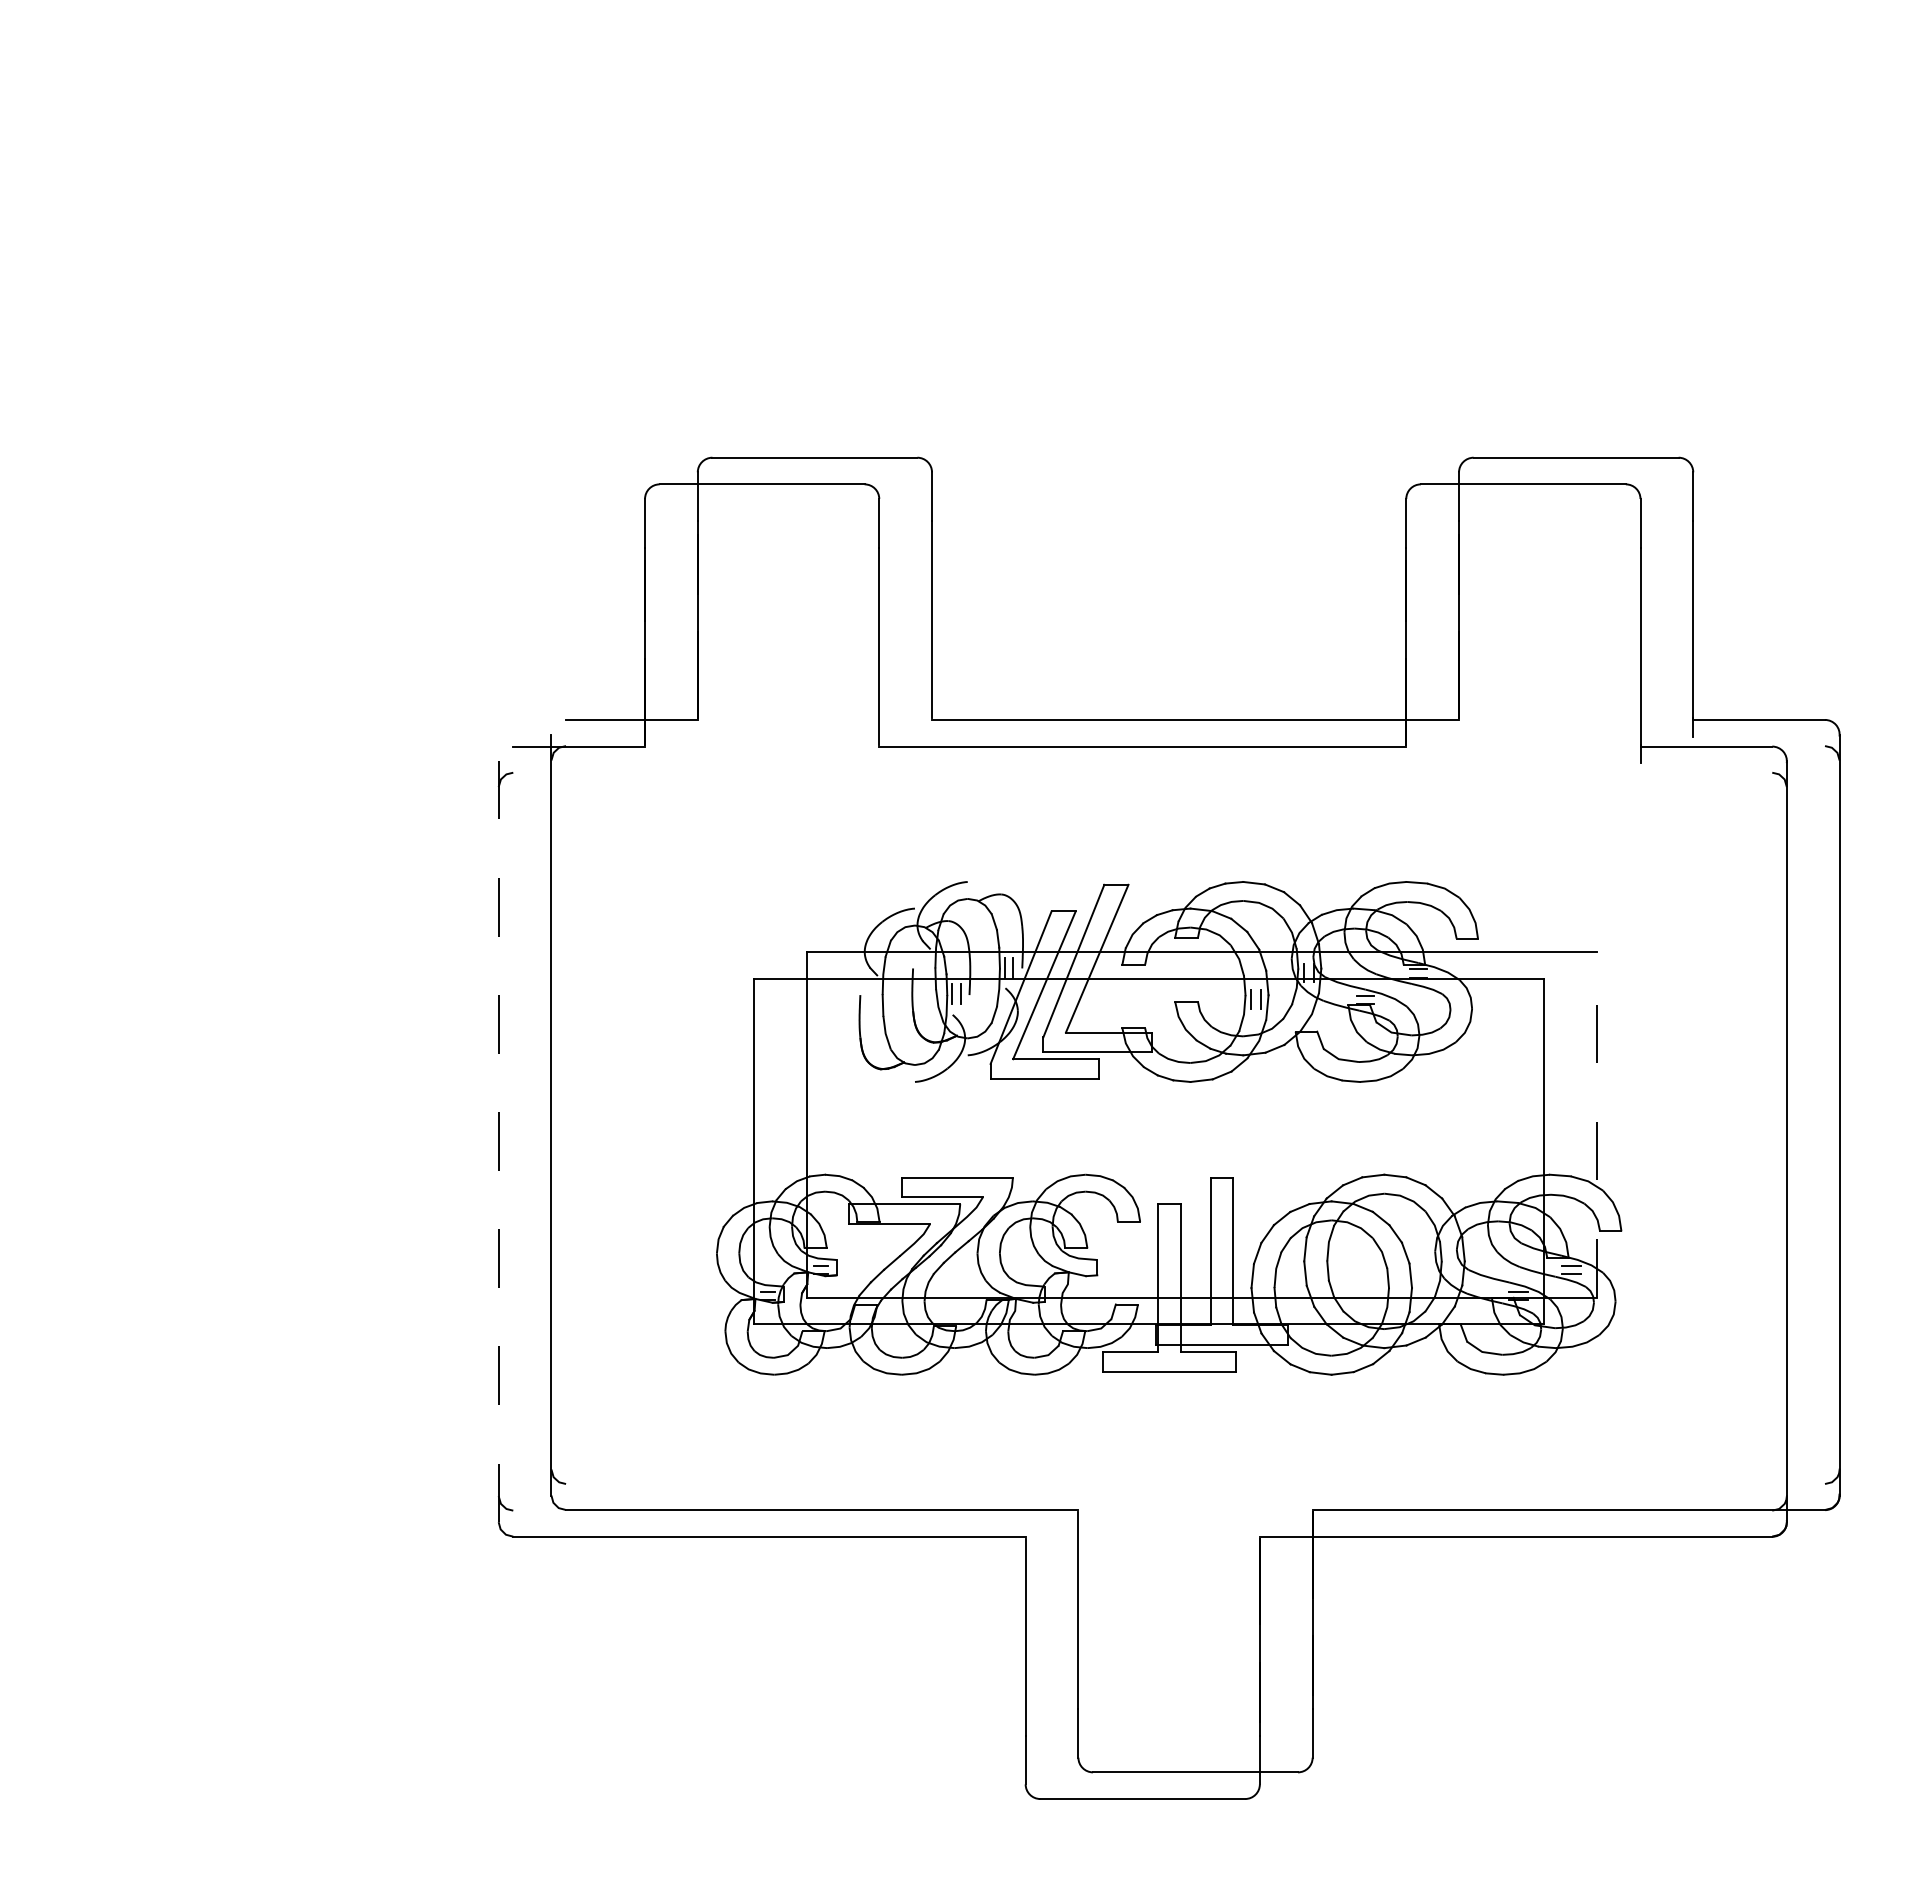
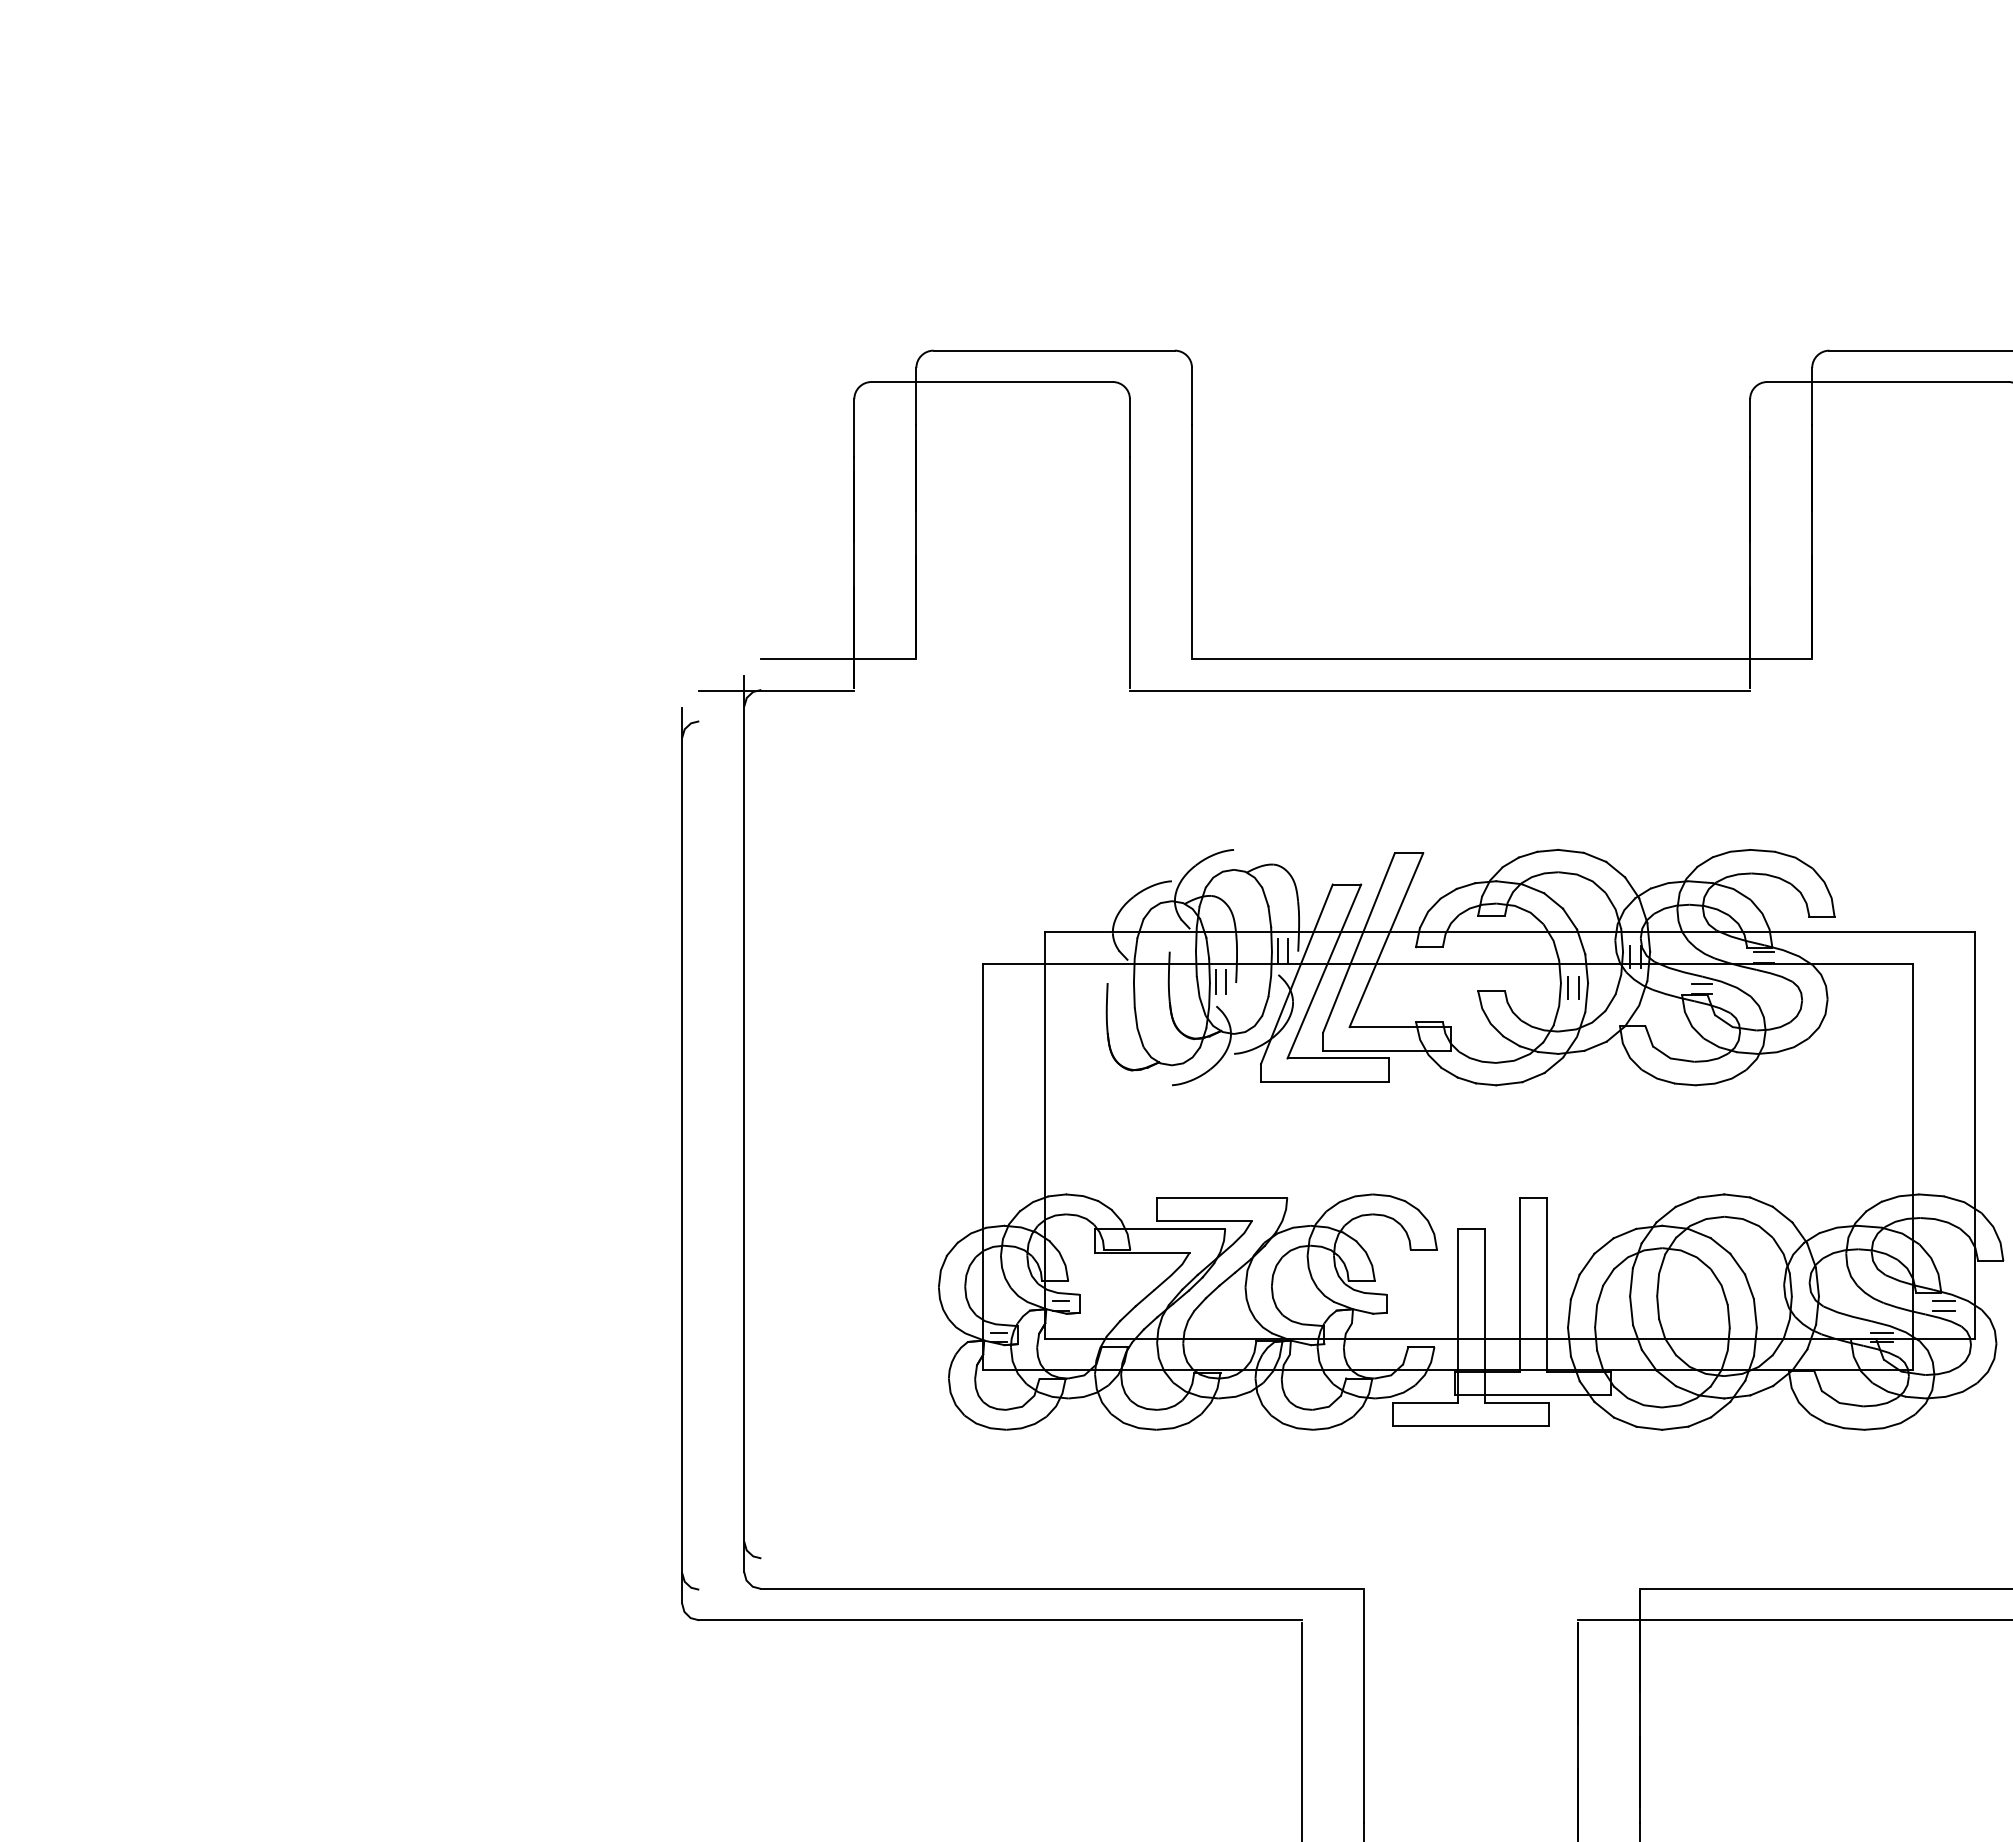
line: (1597, 1124) -> (1975, 1135), dashed -> solid
line: (498, 1141) -> (681, 1155), dashed -> solid

